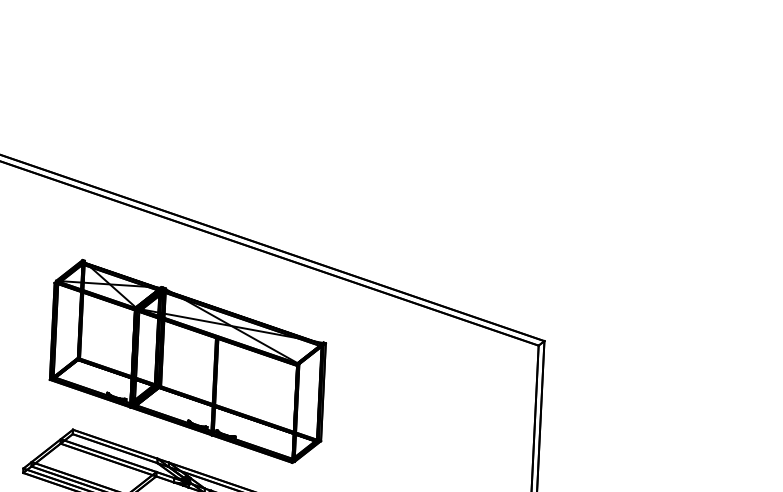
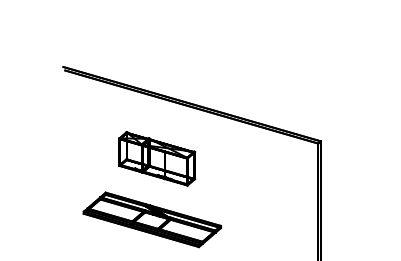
part: (186, 360) -> (156, 158), size x0.6

